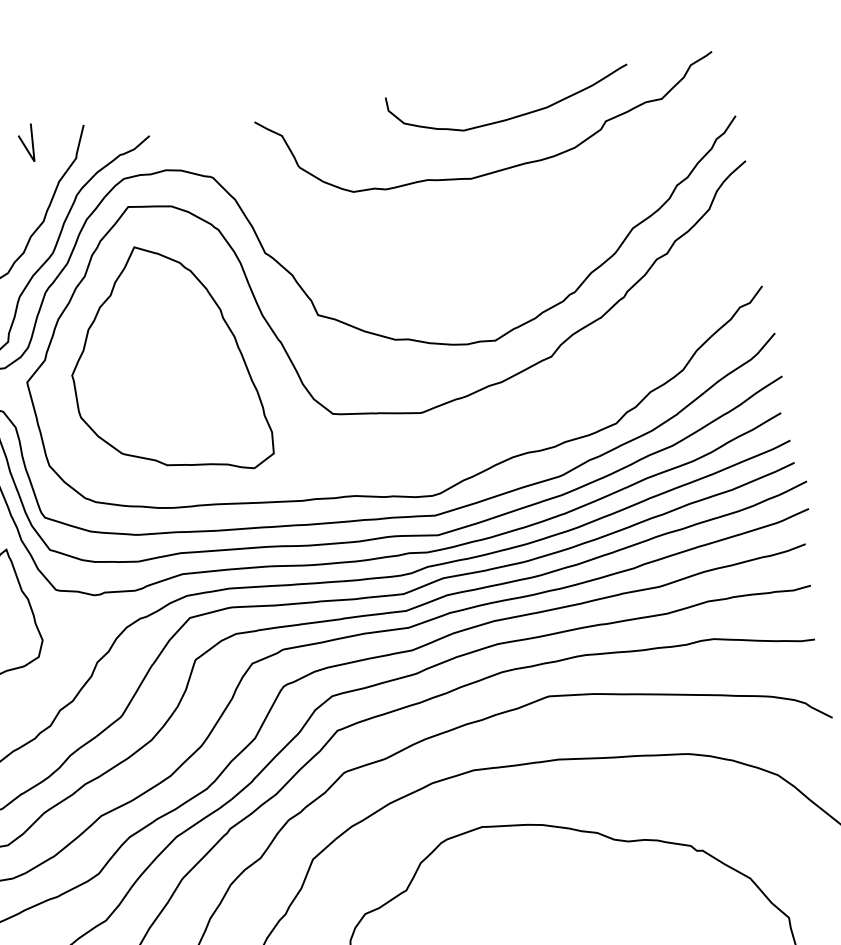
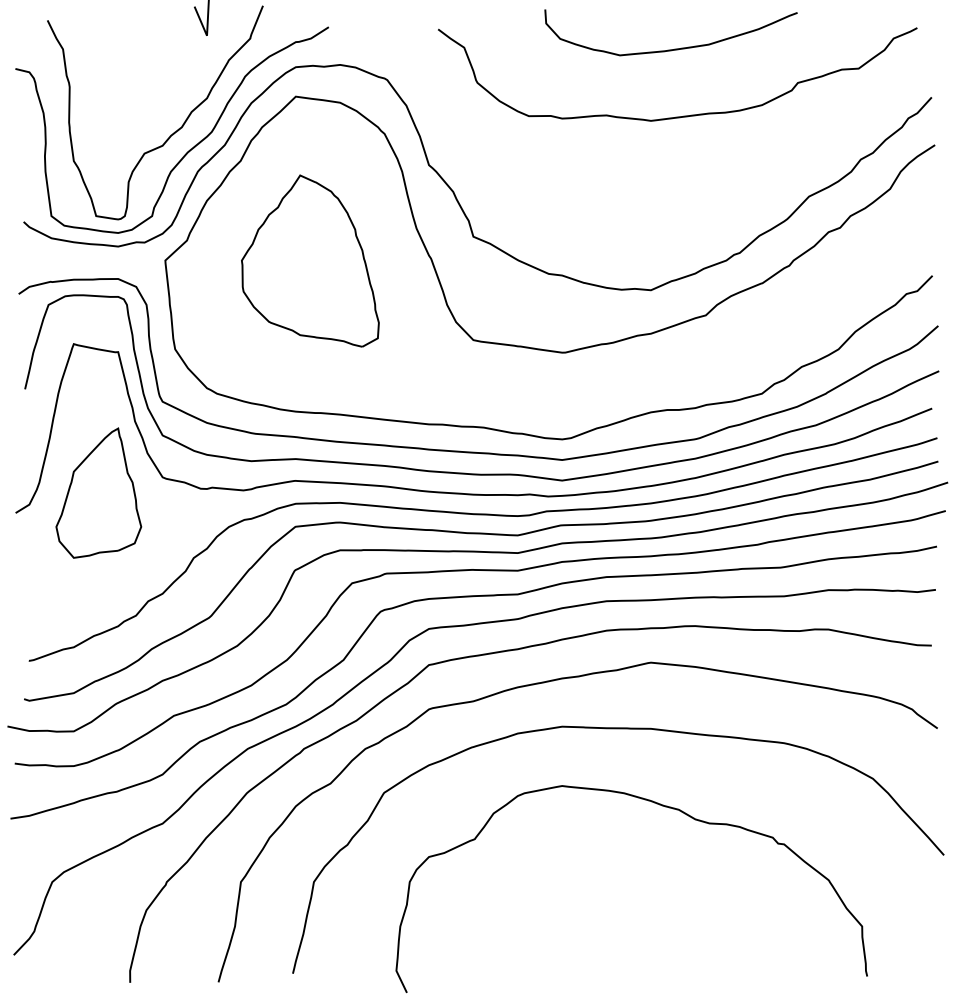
curve: (514, 116) -> (674, 48), moved
part: (165, 361) -> (310, 260), size x0.7

